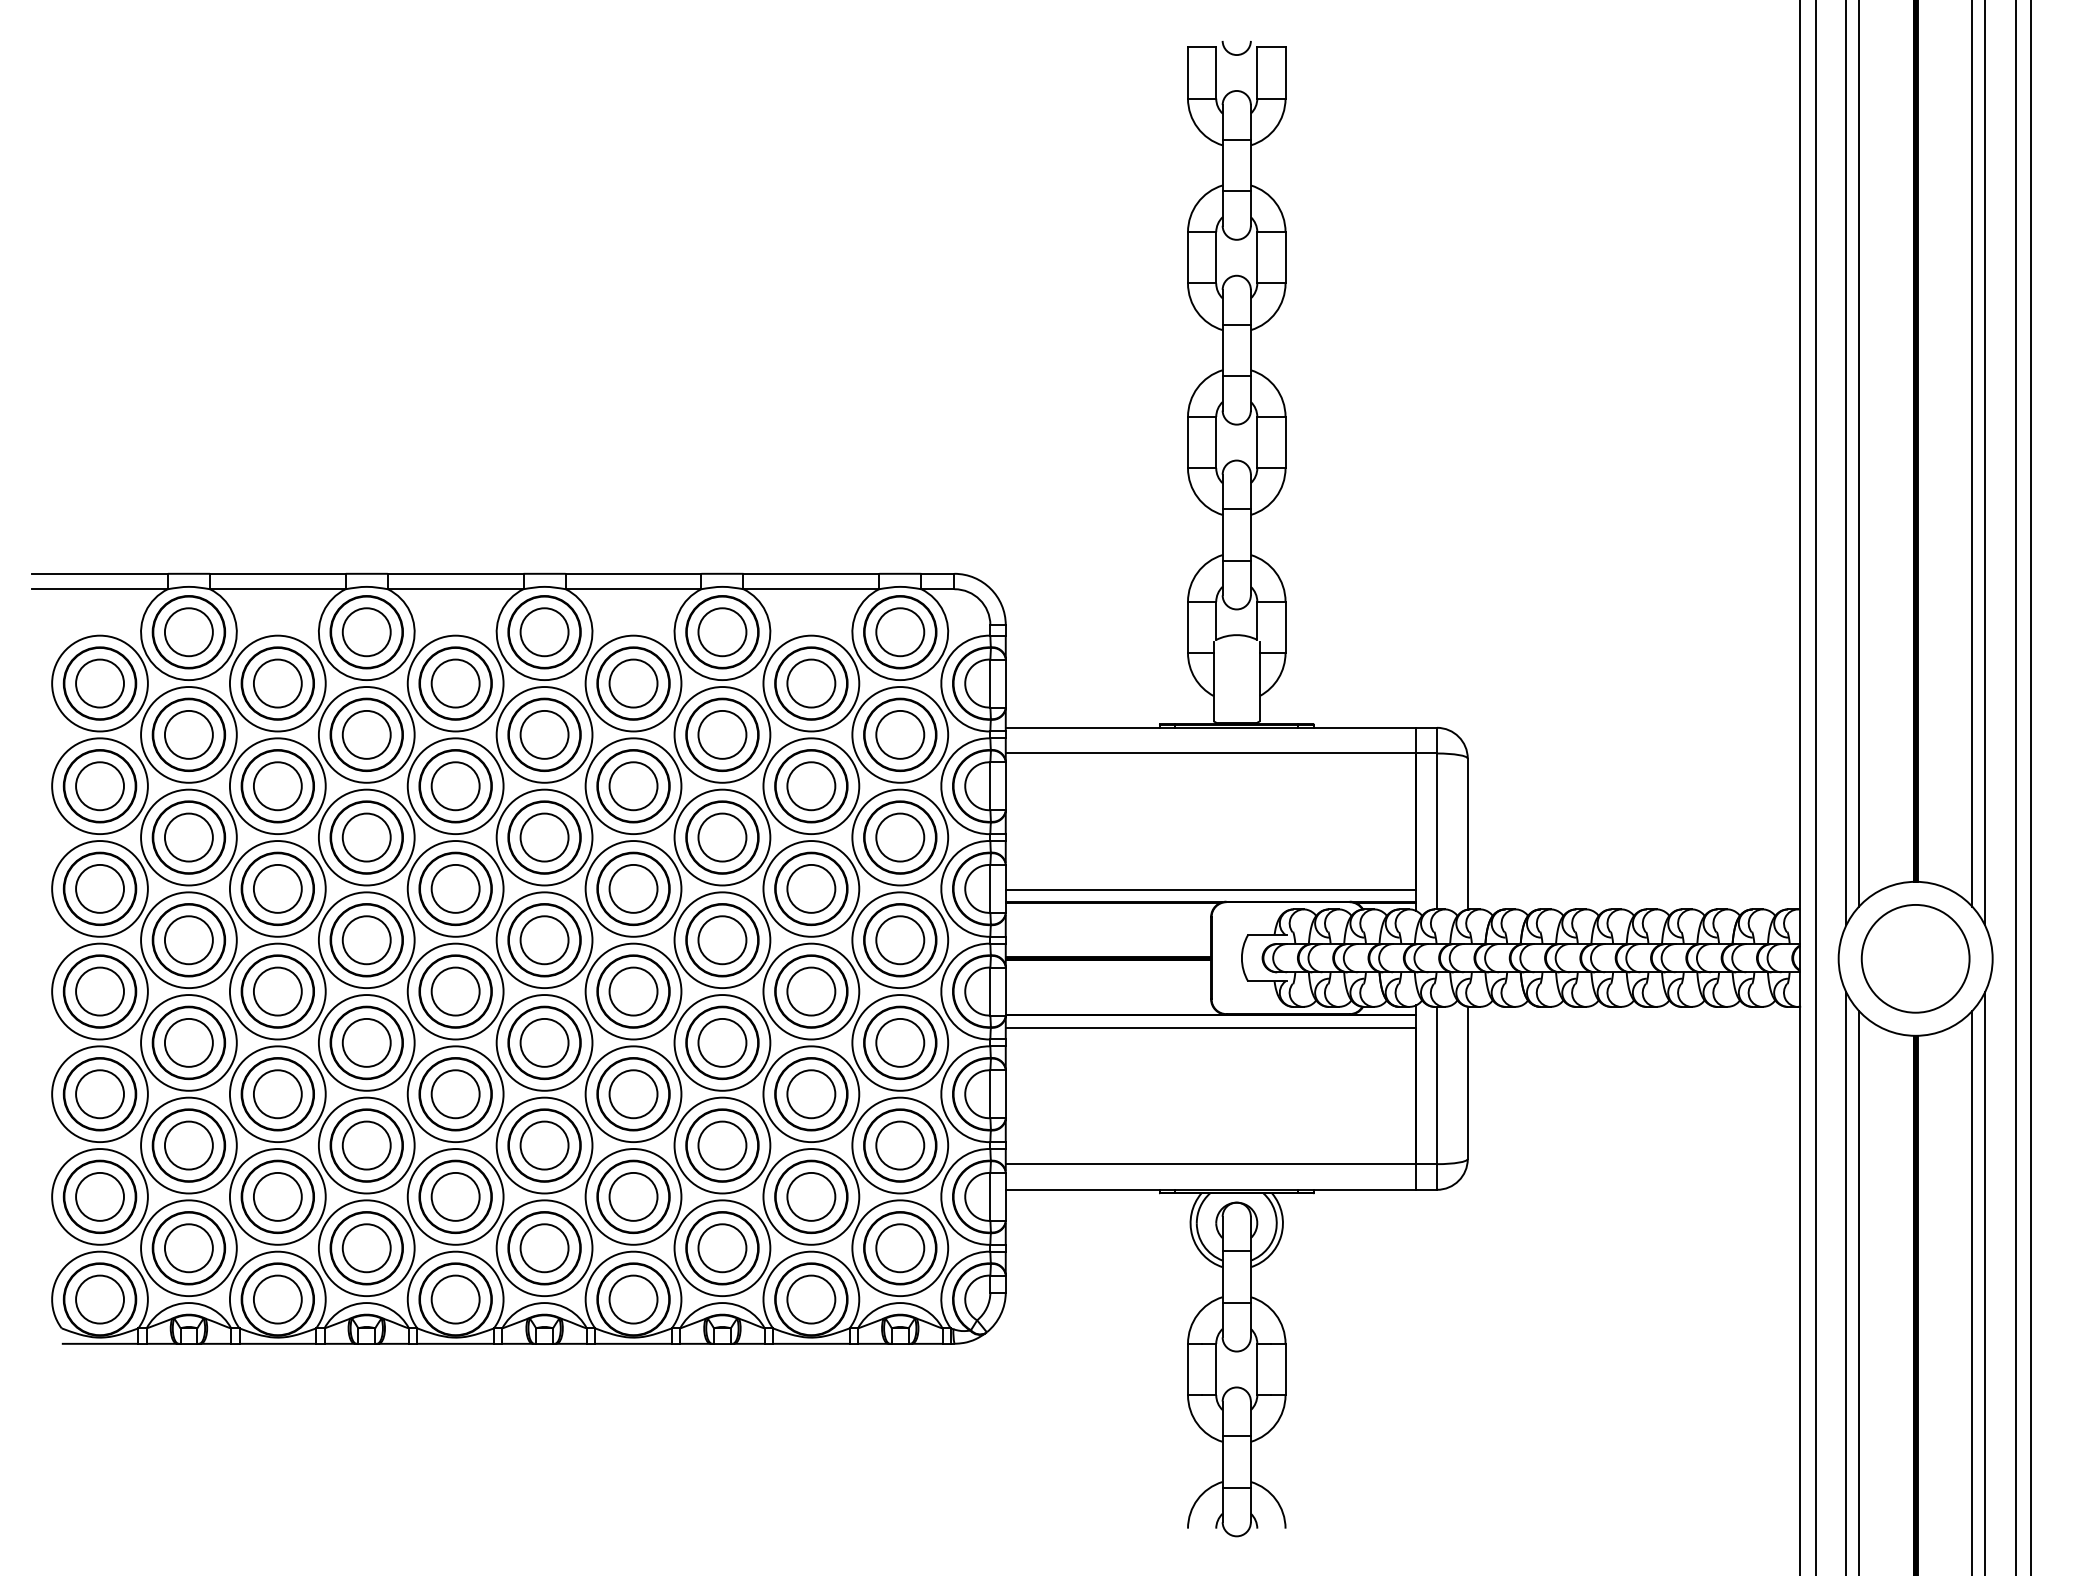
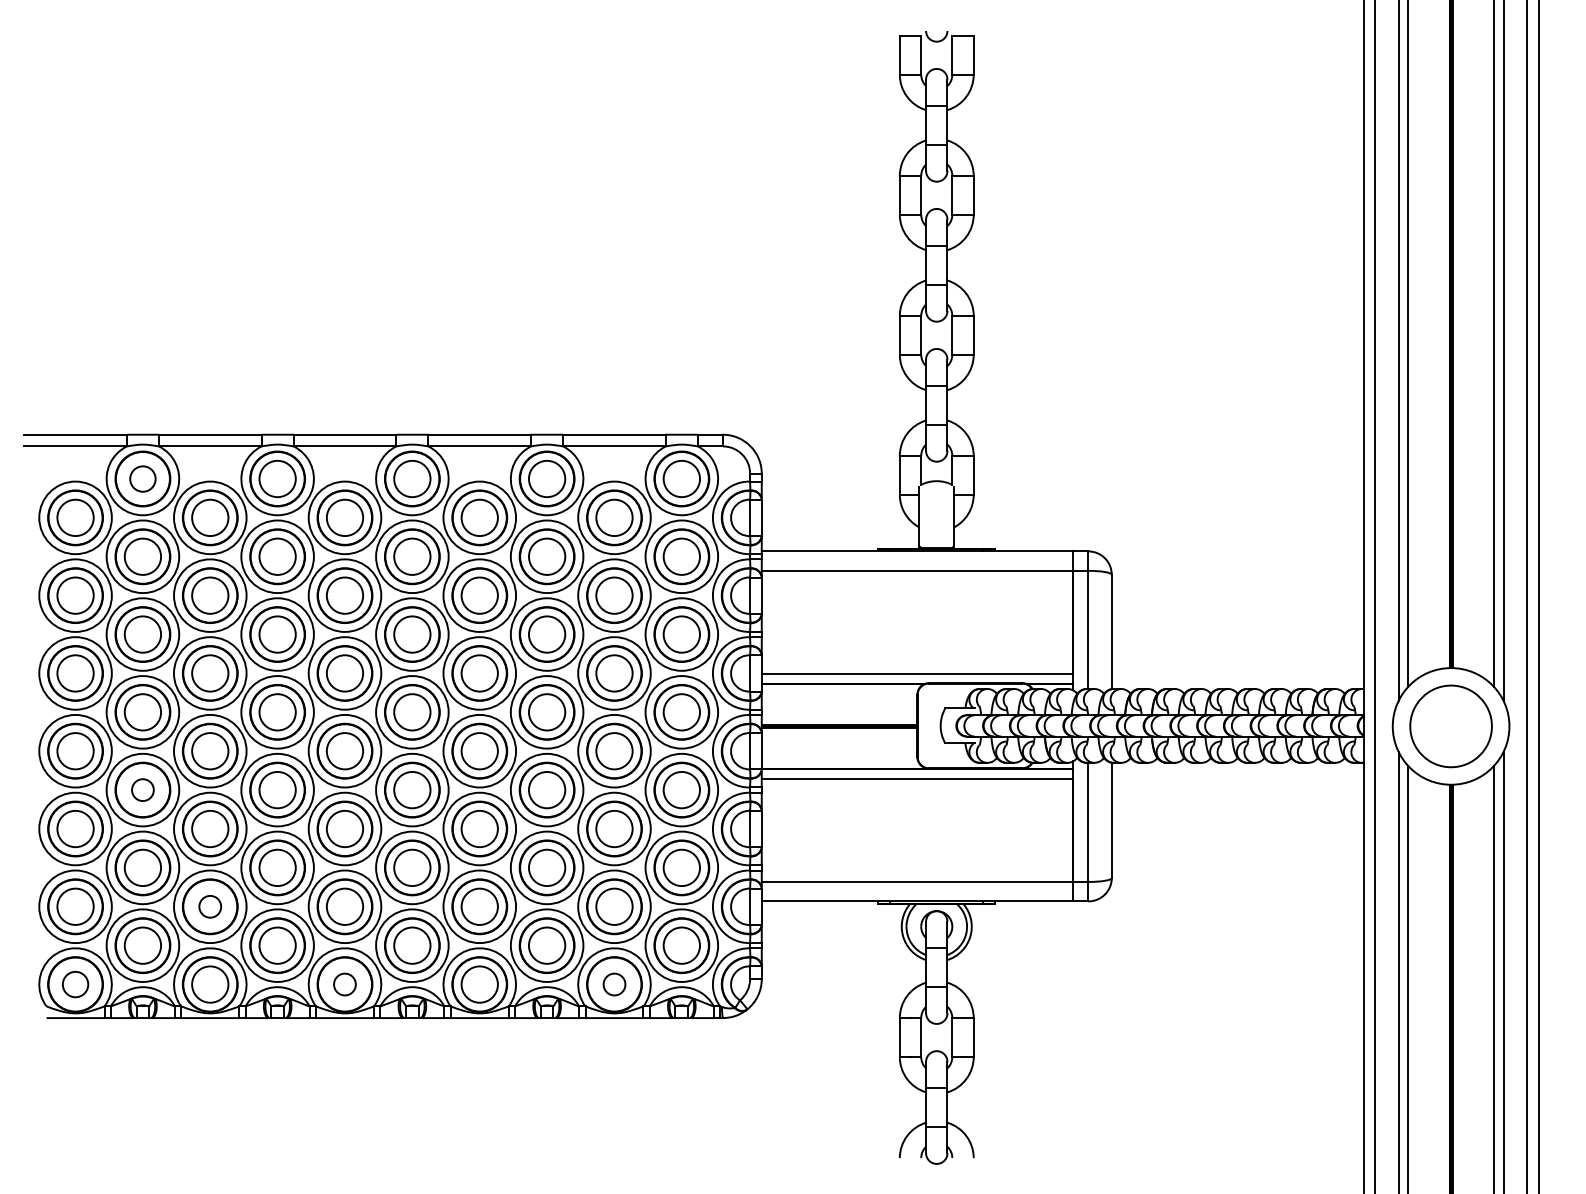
circle: (188, 632) -> (142, 479), size x0.7
circle: (188, 1042) -> (142, 789), size x0.6
circle: (277, 1196) -> (210, 906), size x0.6
circle: (99, 1299) -> (75, 984), size x0.7
circle: (455, 1299) -> (344, 984), size x0.6
circle: (811, 1299) -> (614, 984), size x0.6

